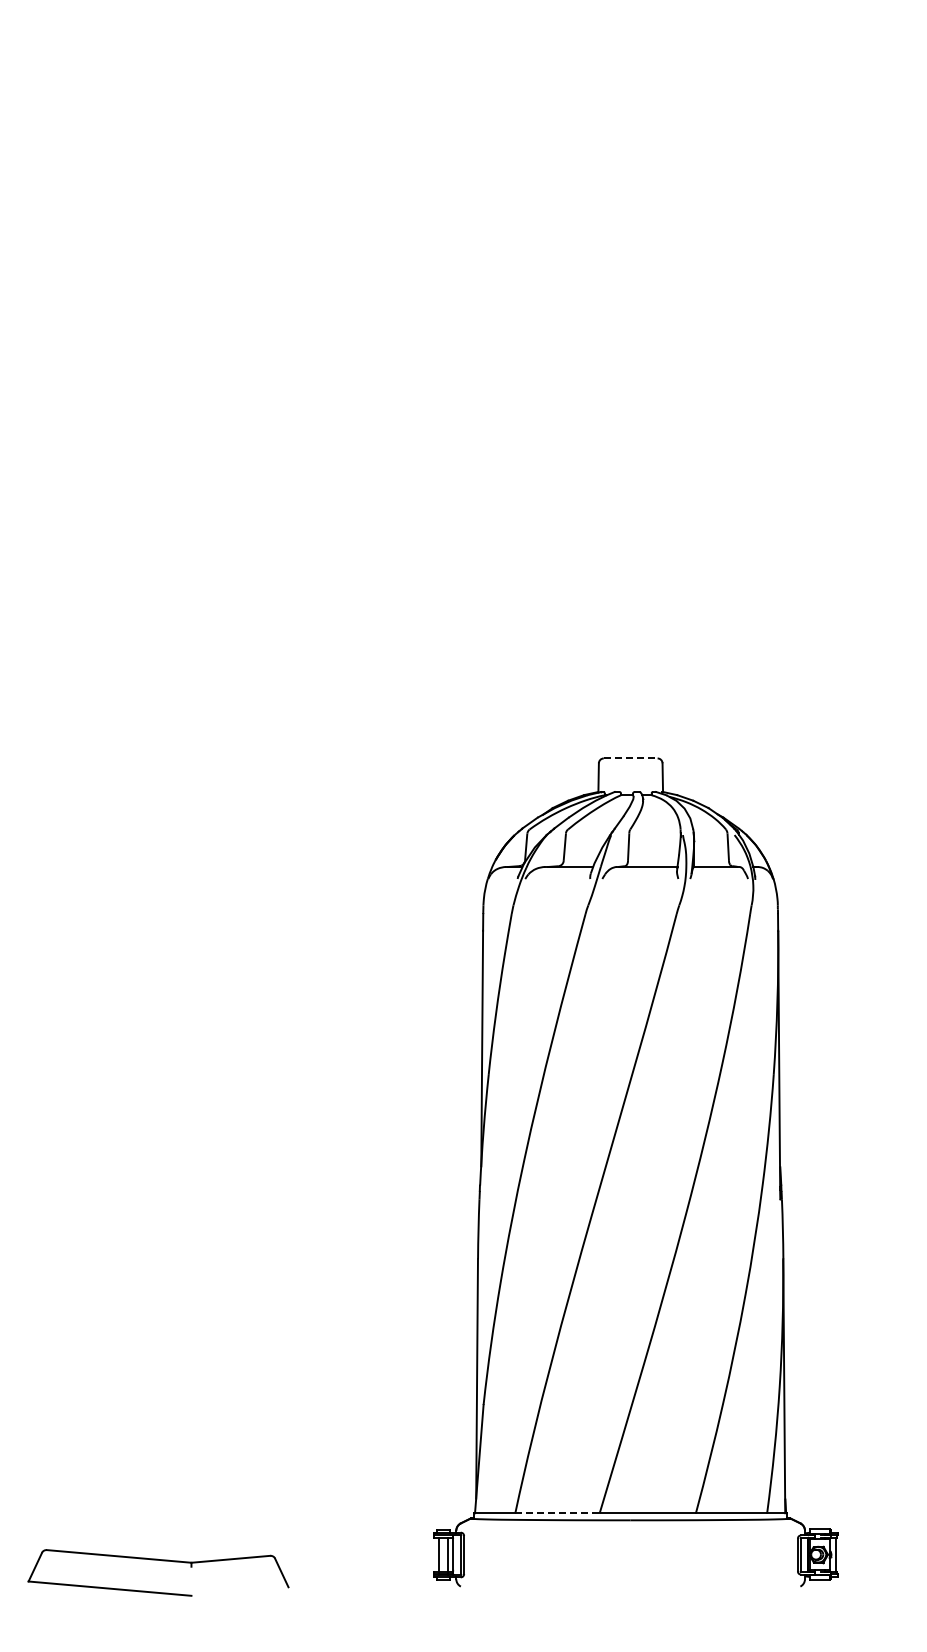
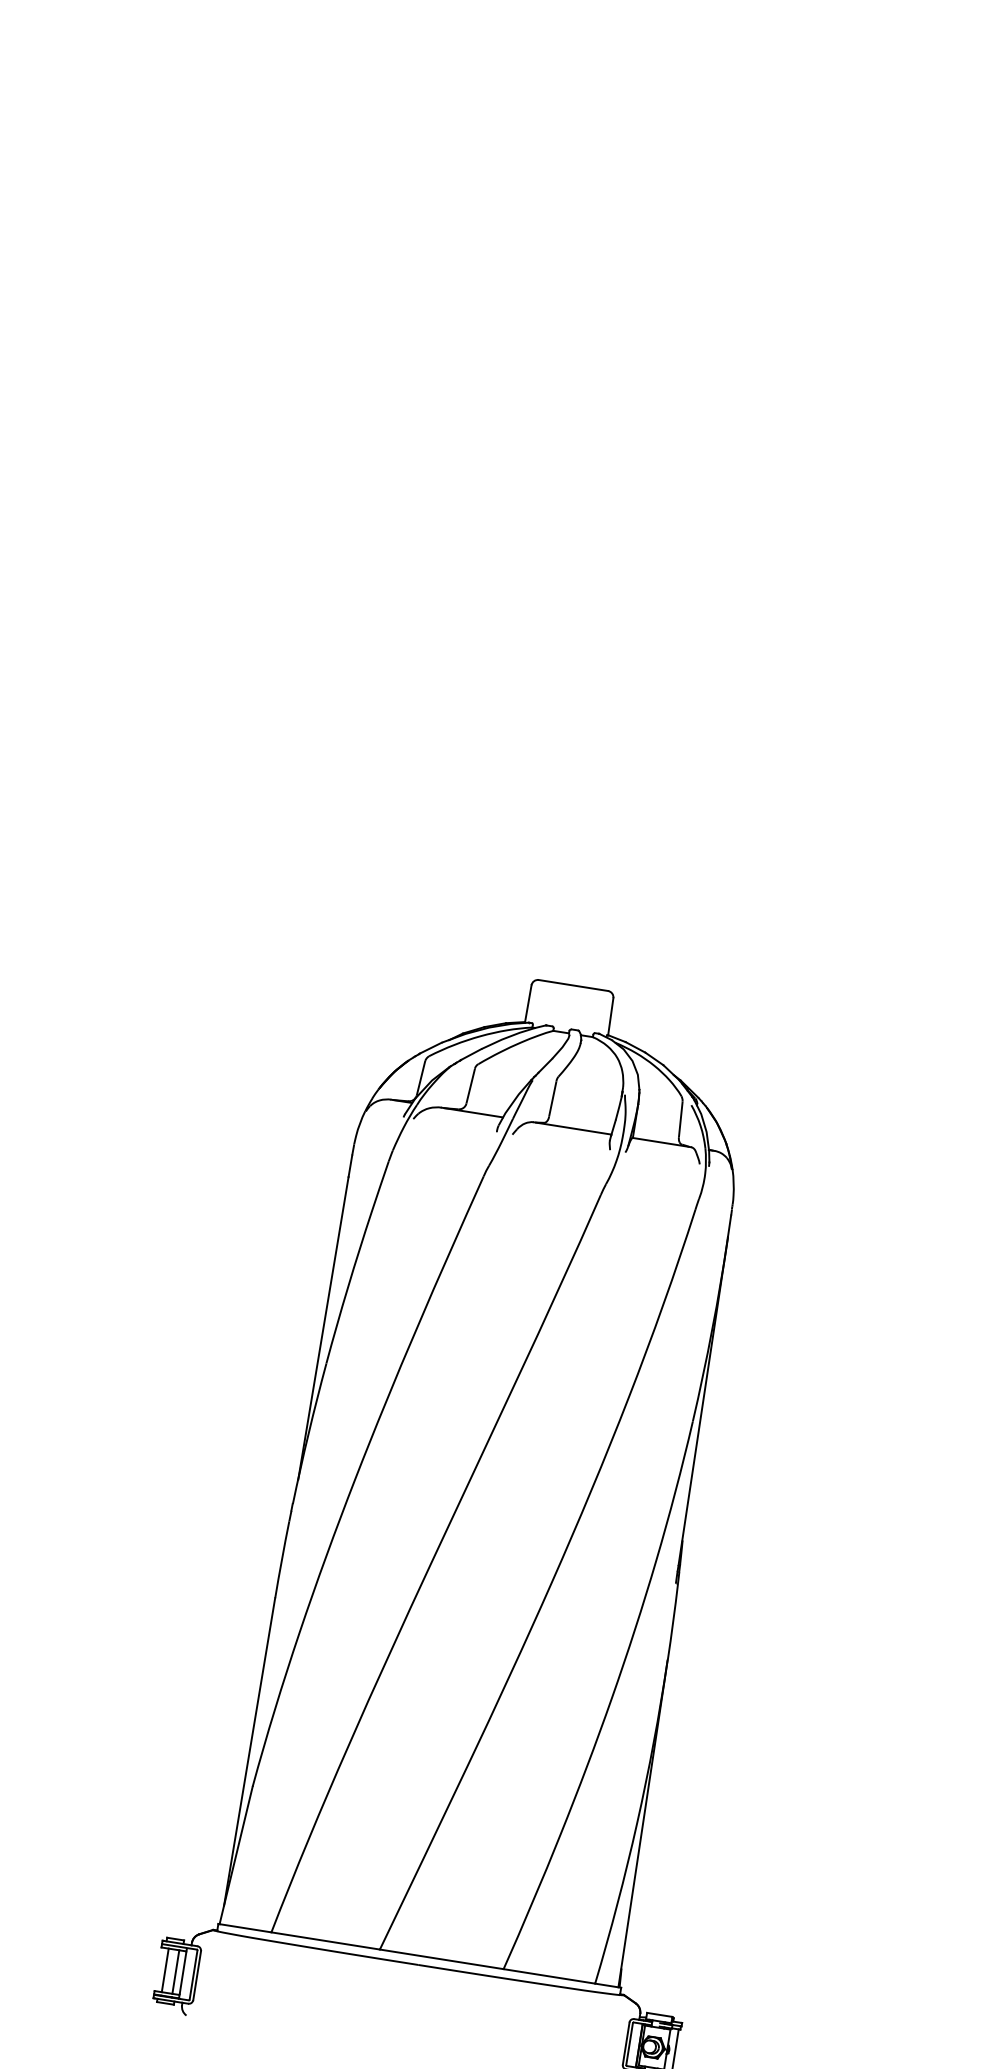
line: (630, 758) -> (573, 985), dashed -> solid
line: (558, 1513) -> (326, 1941), dashed -> solid

